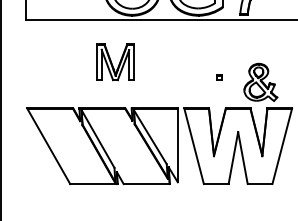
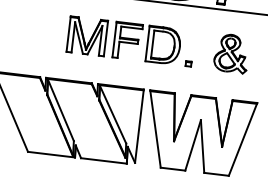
part: (175, 61) -> (147, 42), added
part: (260, 81) -> (231, 52), moved

